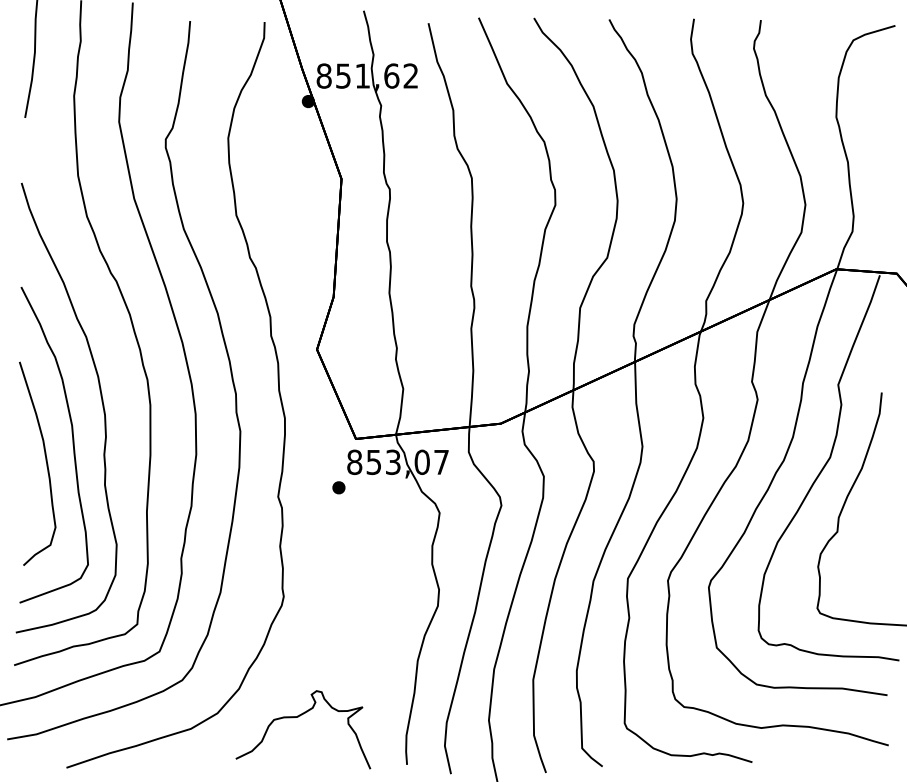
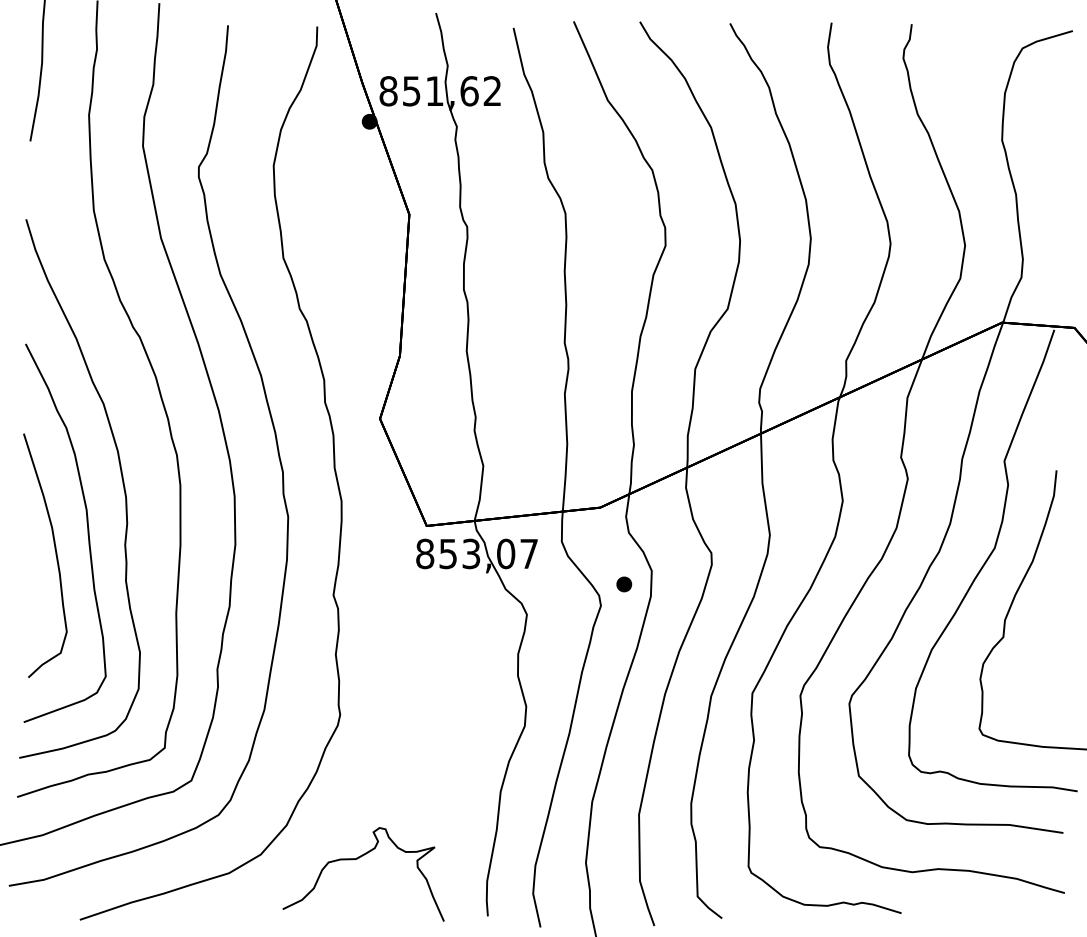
part: (338, 487) -> (623, 584), moved

